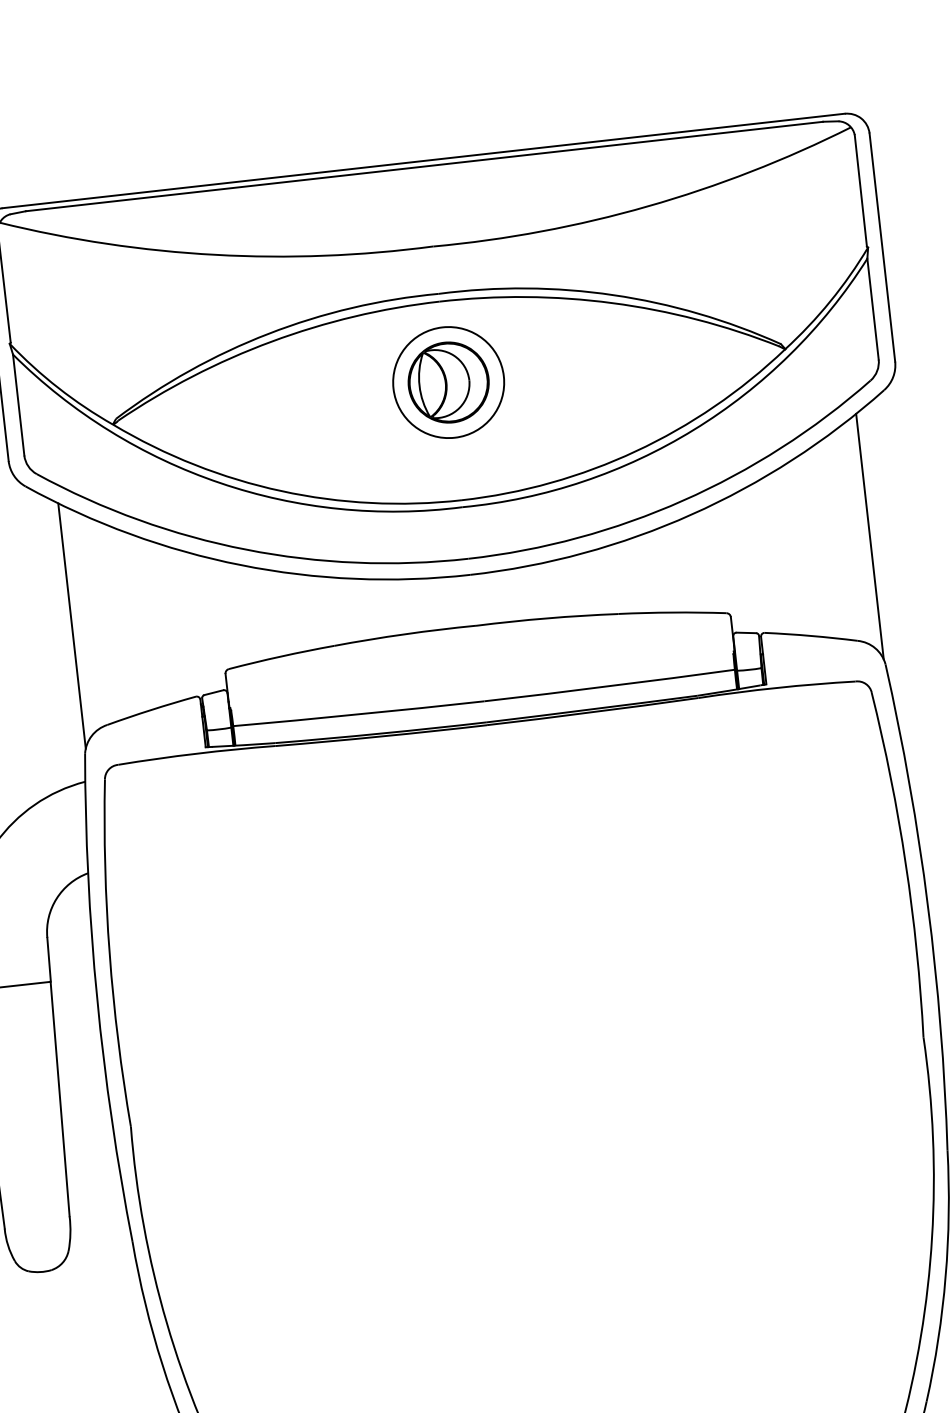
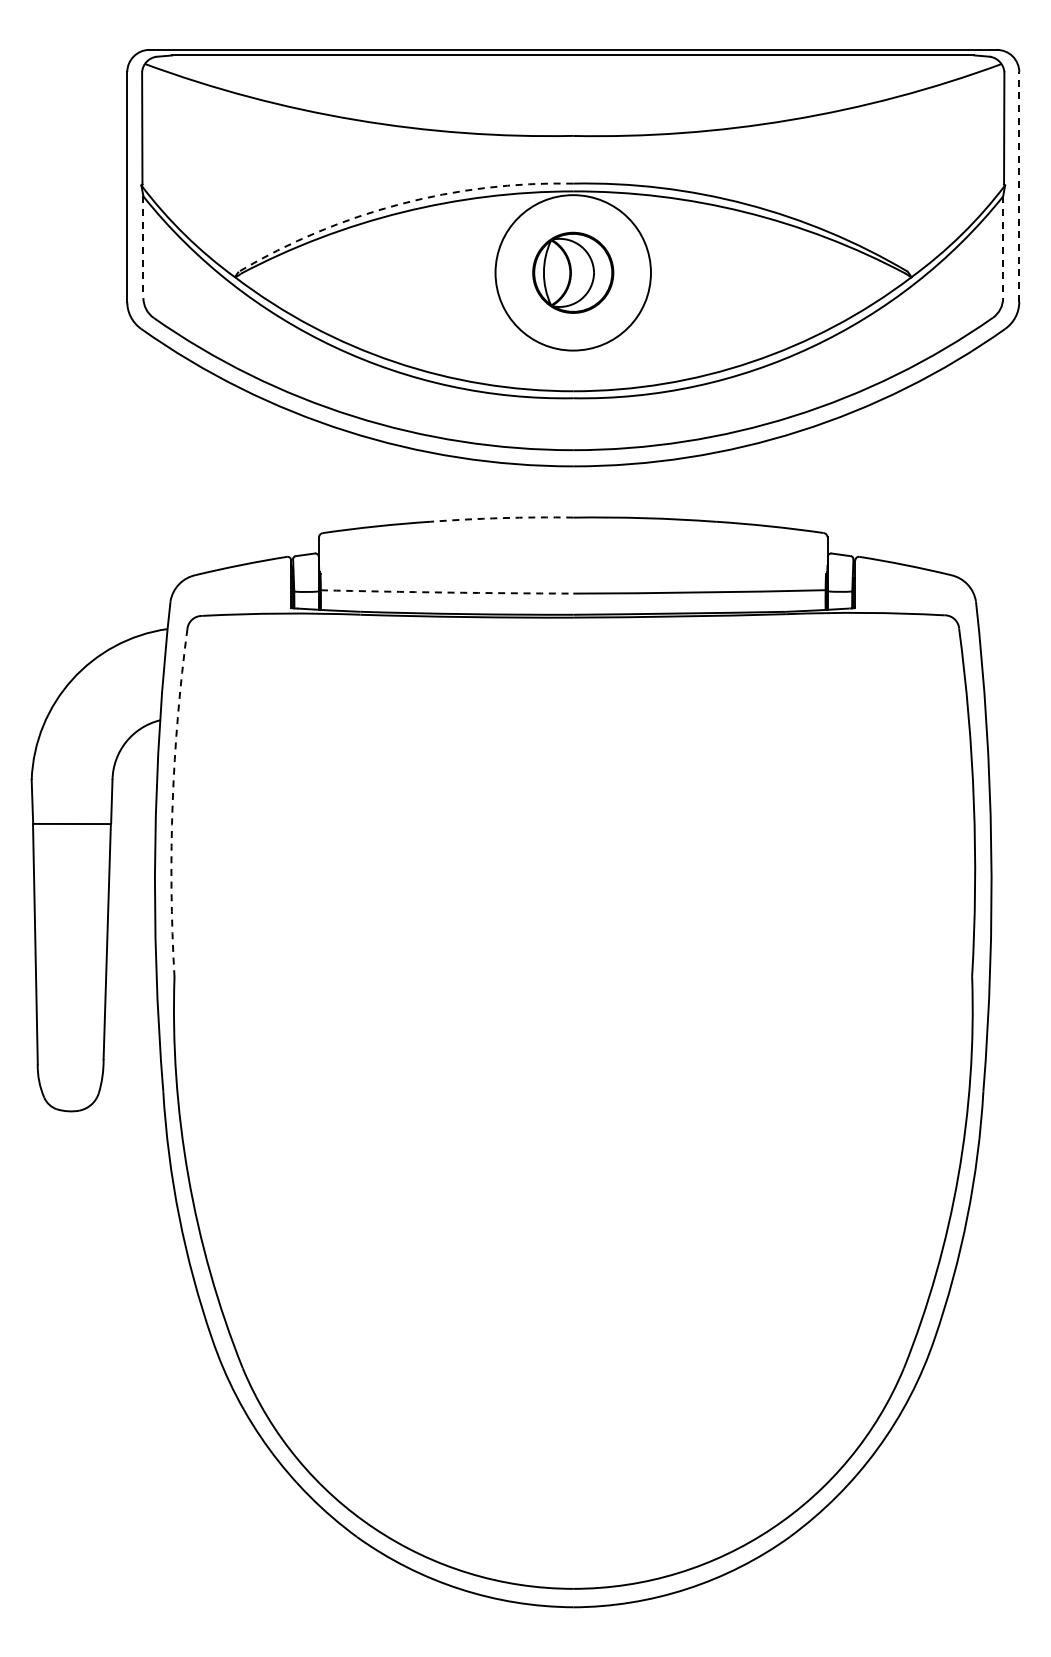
line: (882, 247) -> (1019, 187), solid -> dashed
line: (873, 309) -> (1003, 247), solid -> dashed
arc: (268, 333) -> (399, 204), solid -> dashed
circle: (447, 382) -> (572, 272), size x1.4
line: (18, 405) -> (143, 247), solid -> dashed
line: (869, 536) -> (974, 472), removed
line: (71, 625) -> (171, 472), removed
arc: (404, 634) -> (501, 518), solid -> dashed
arc: (359, 714) -> (447, 592), solid -> dashed
arc: (109, 953) -> (172, 802), solid -> dashed

